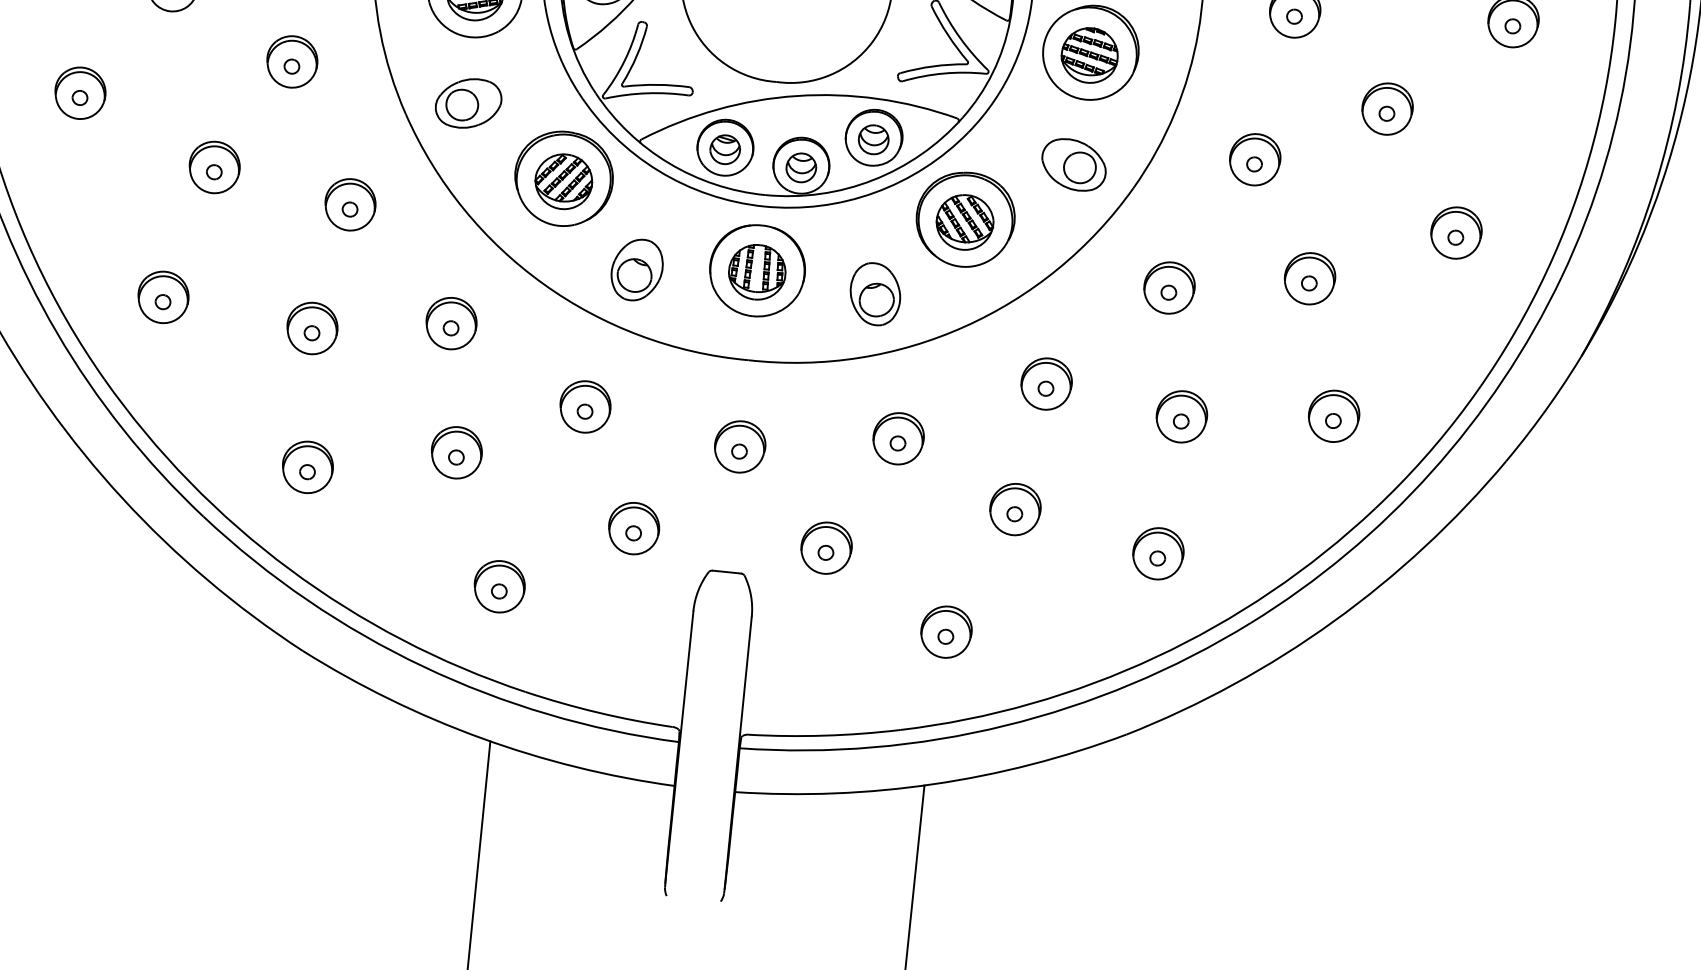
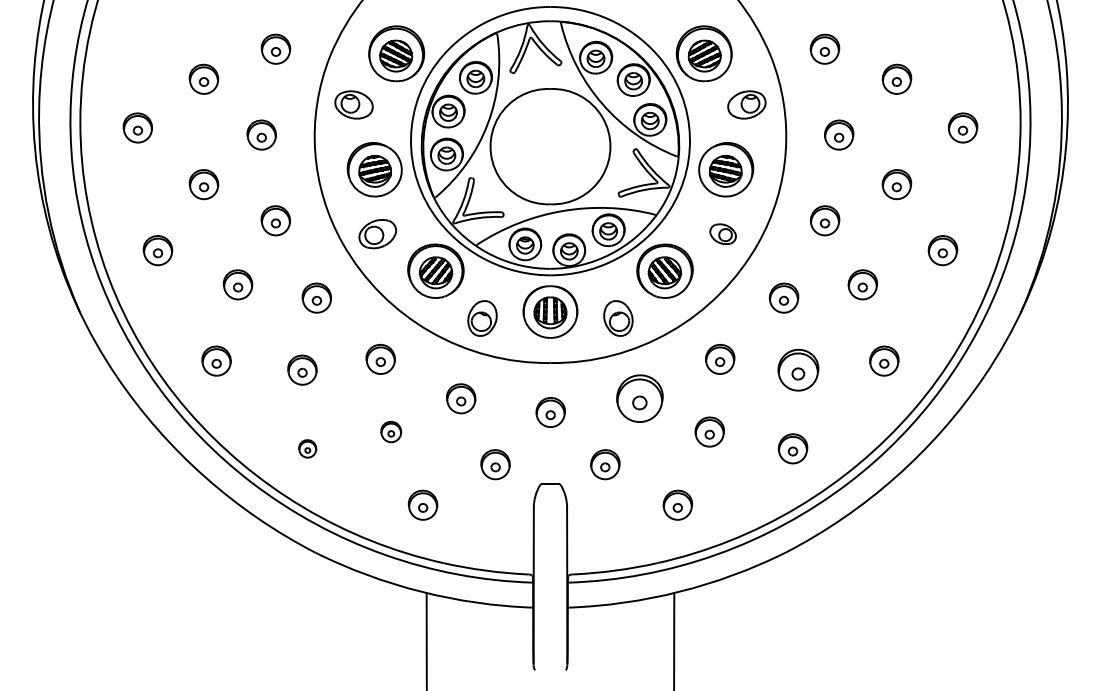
part: (1072, 165) -> (722, 234), size x0.7
part: (1181, 415) -> (798, 369), size x1.4
part: (898, 438) -> (639, 398), size x1.6
part: (457, 451) -> (391, 431), size x0.7
part: (307, 466) -> (307, 448), size x0.6

